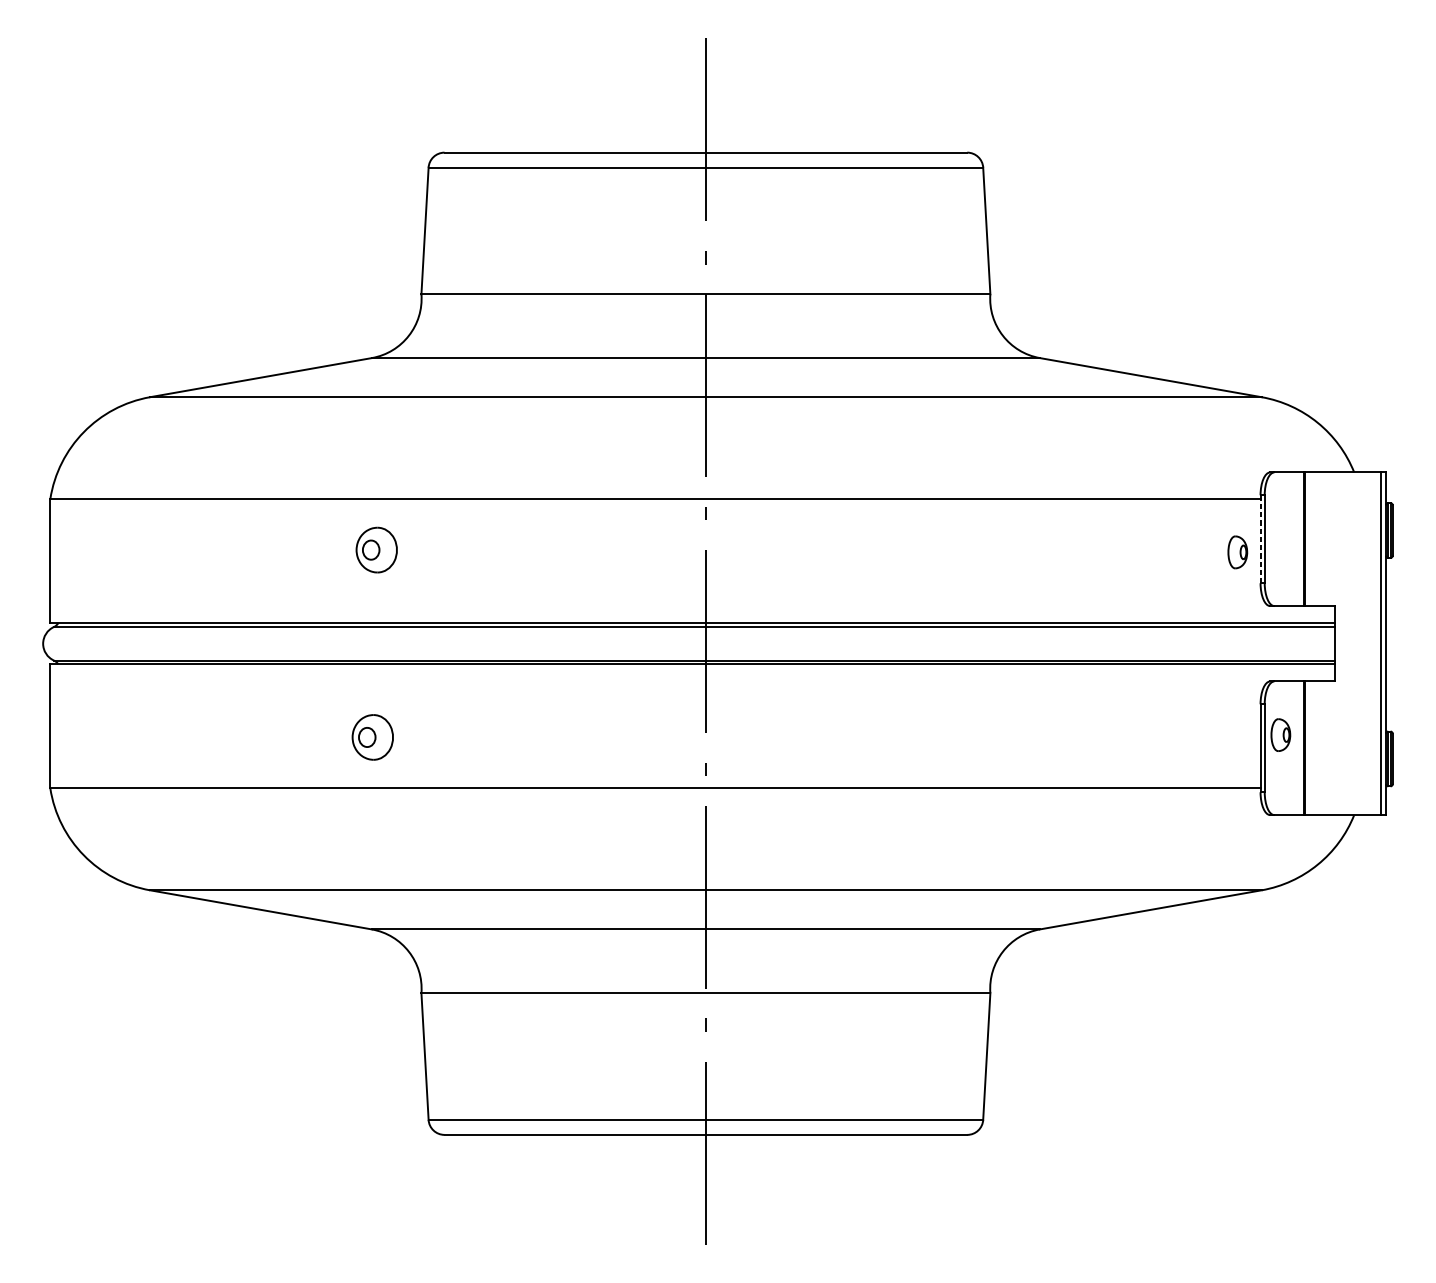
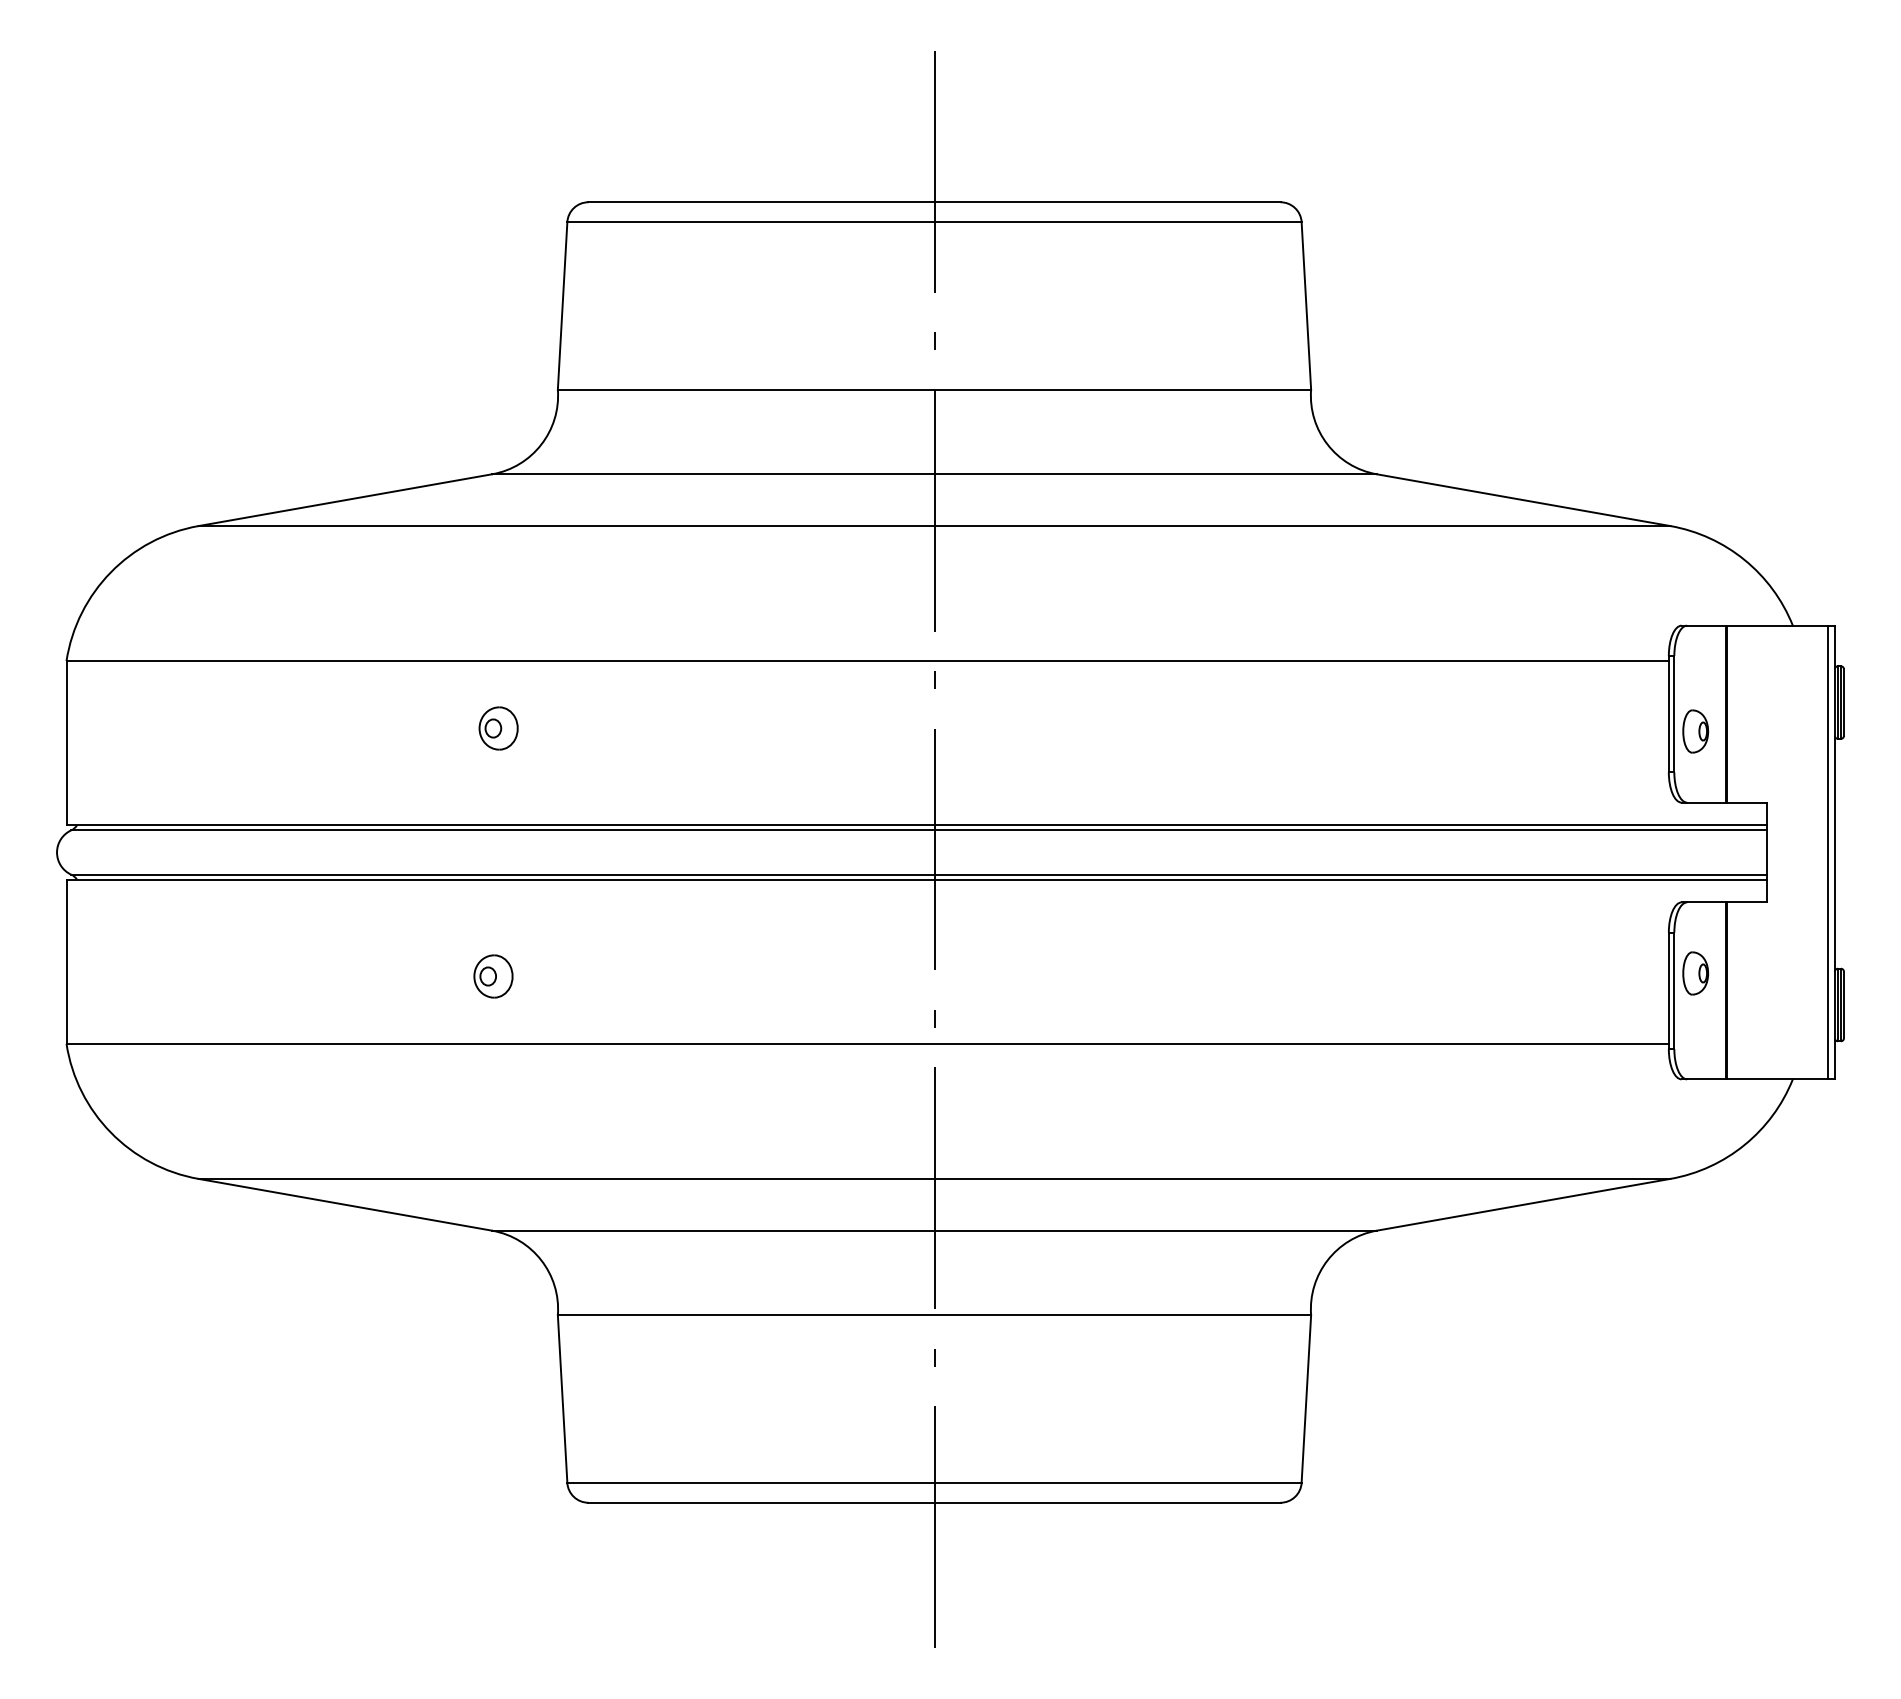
line: (1260, 539) -> (1668, 714), dashed -> solid
part: (376, 550) -> (498, 728), size x0.71
part: (1237, 552) -> (1695, 731), moved
part: (372, 737) -> (493, 976), size x0.71

